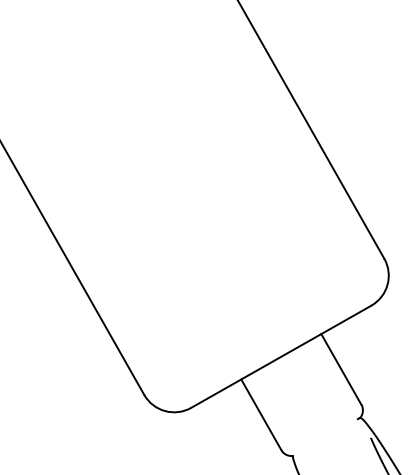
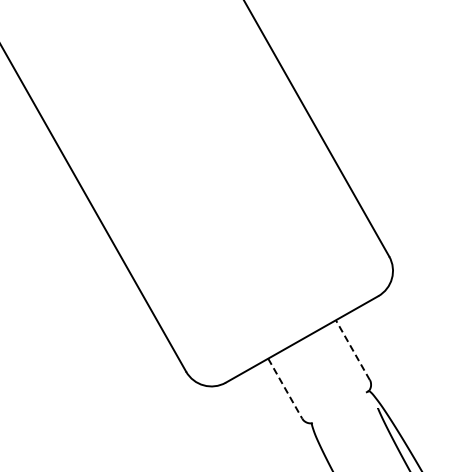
line: (340, 368) -> (352, 349), solid -> dashed
line: (261, 415) -> (285, 389), solid -> dashed

